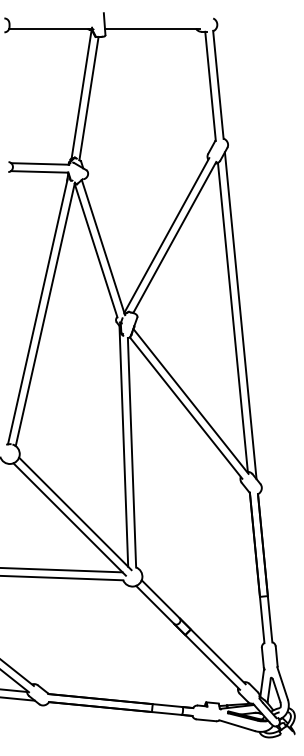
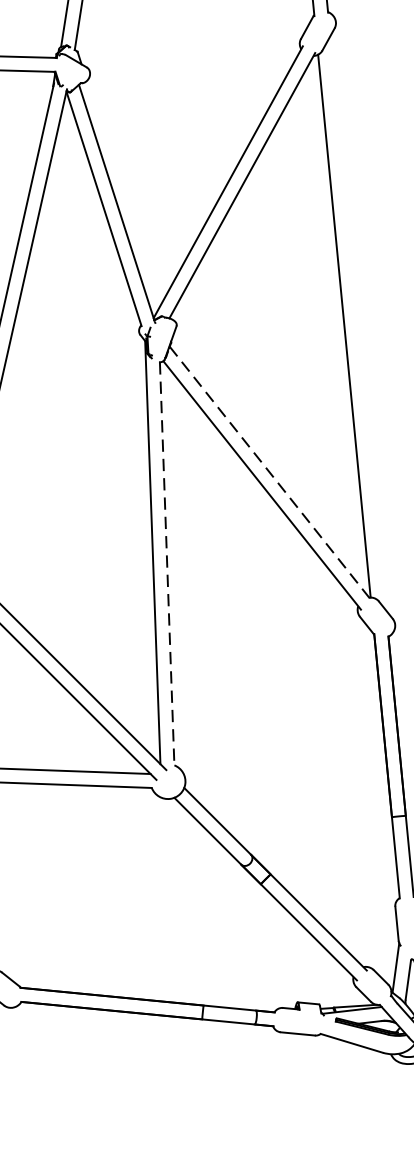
line: (240, 315) -> (357, 322), removed
line: (191, 401) -> (271, 473), solid -> dashed
line: (132, 452) -> (168, 563), solid -> dashed

